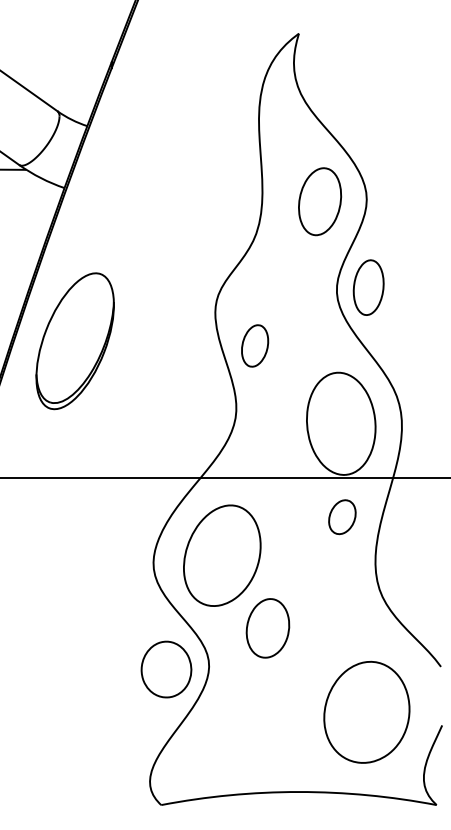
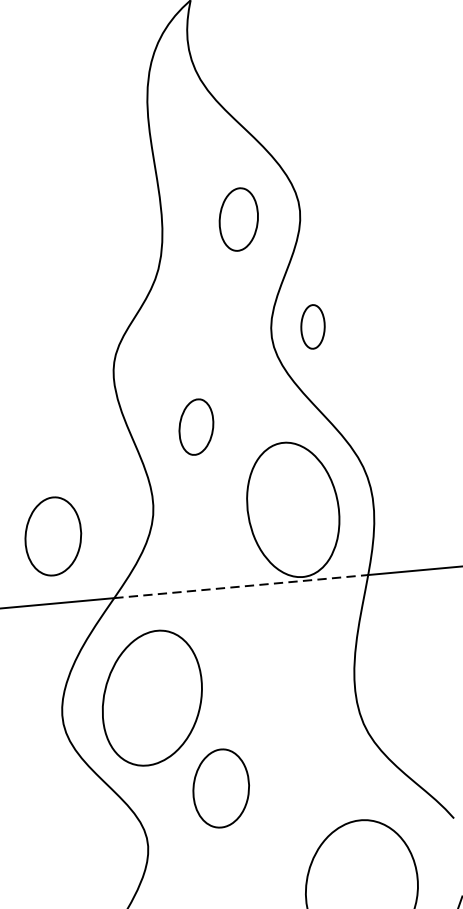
part: (320, 201) -> (239, 219), size x0.7
part: (368, 287) -> (312, 326), size x0.6
part: (255, 345) -> (196, 426), moved
part: (158, 427) -> (52, 536), added
line: (297, 477) -> (241, 585), solid -> dashed
part: (342, 517) -> (306, 633), removed
part: (166, 669) -> (92, 854), removed

